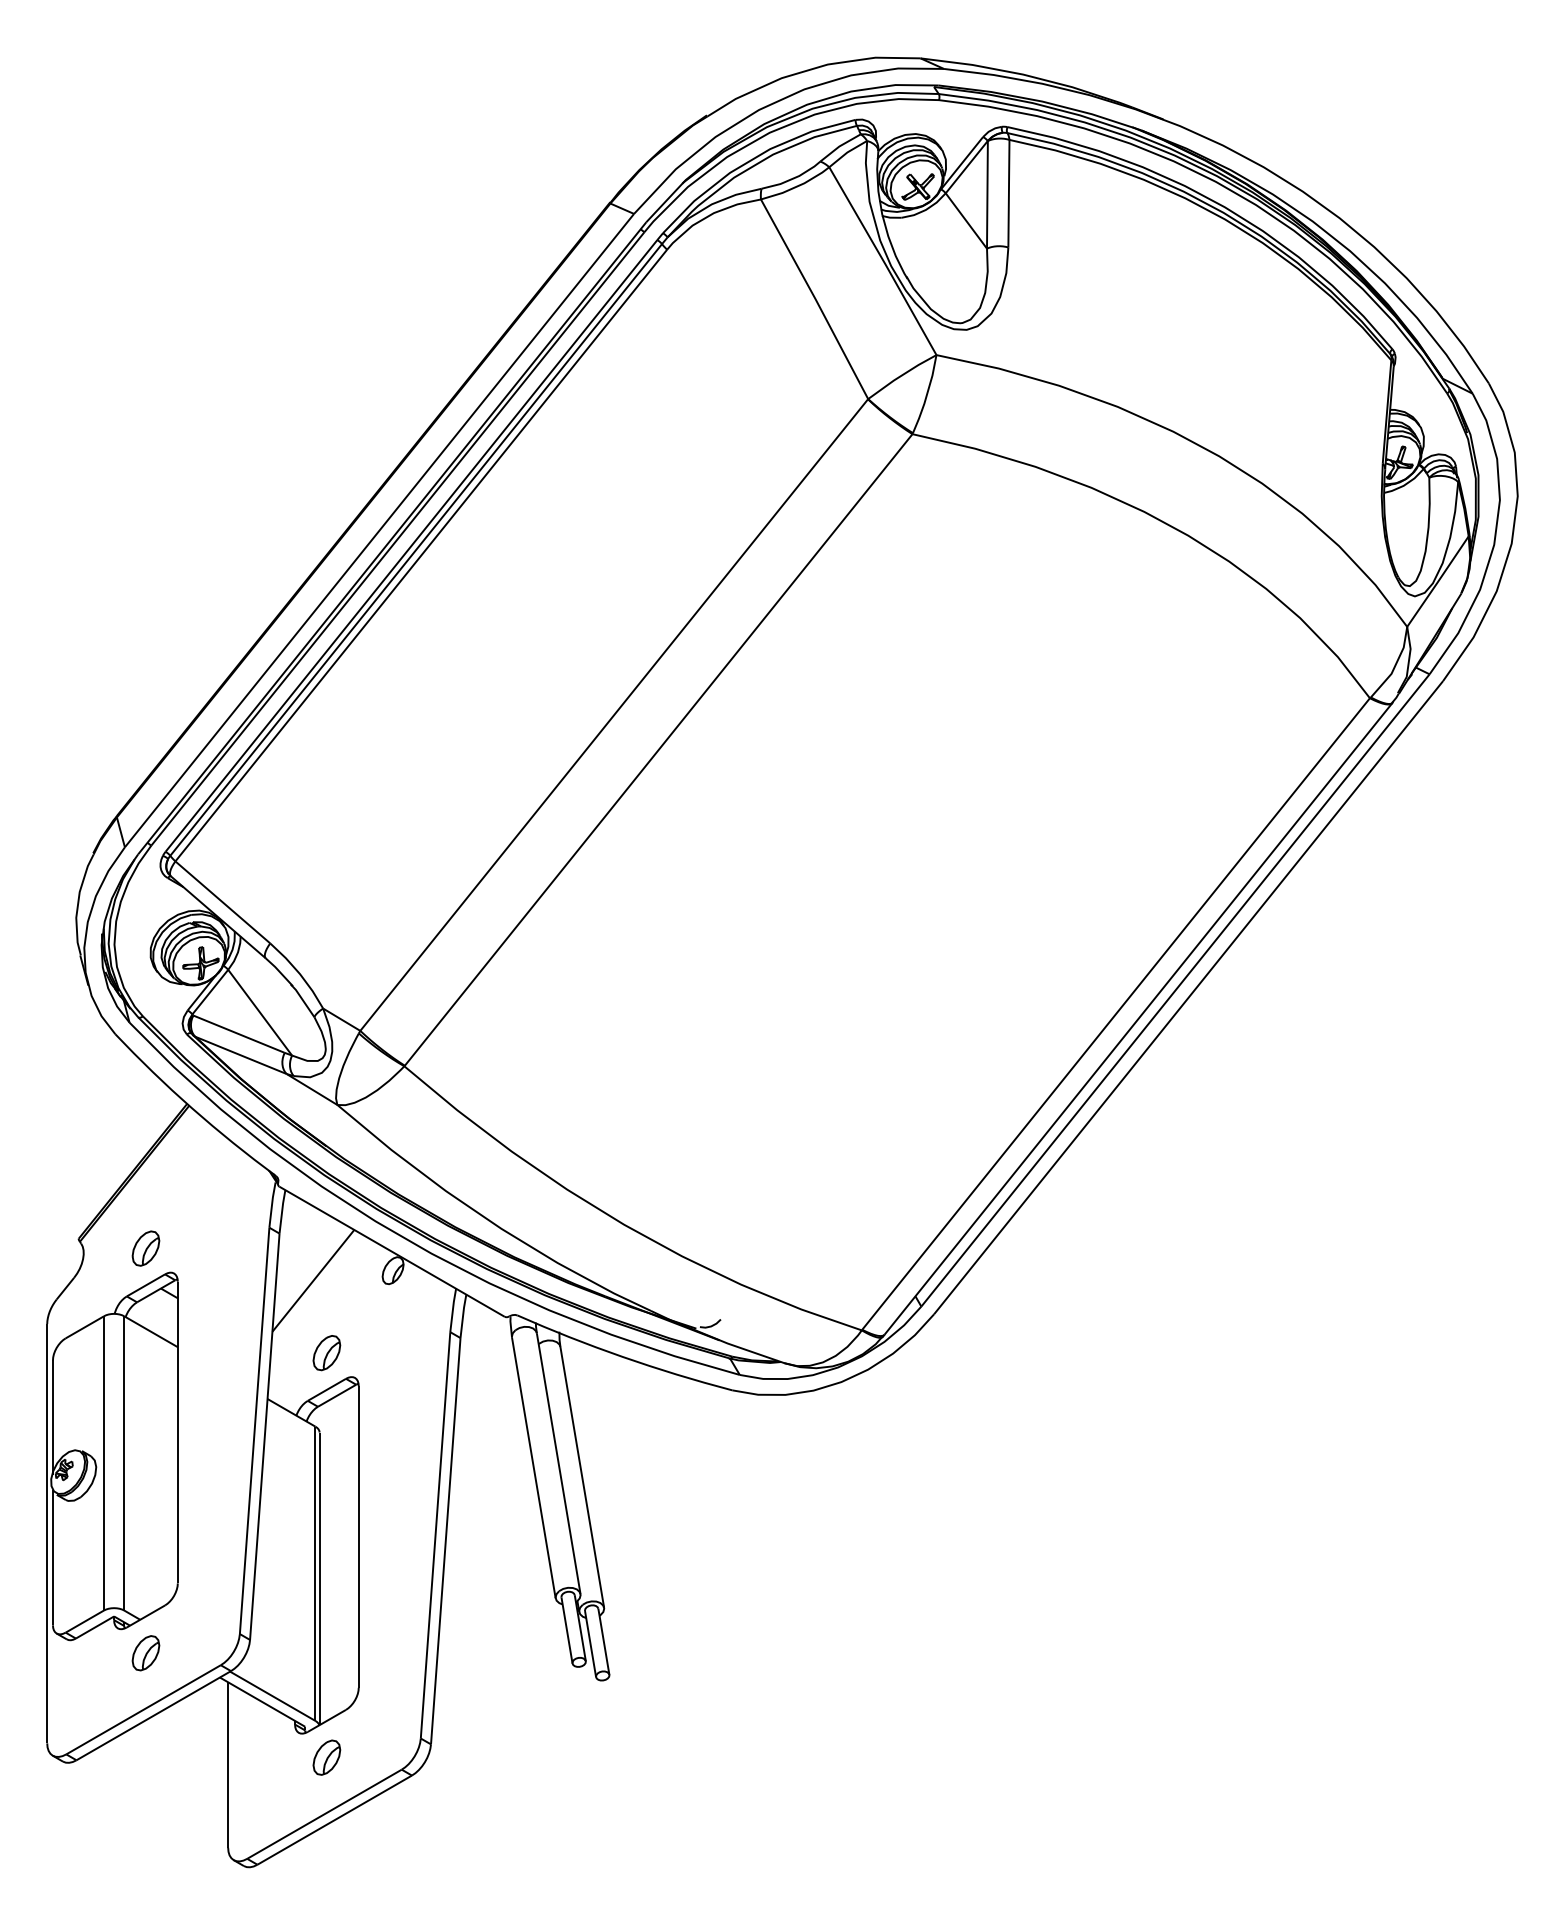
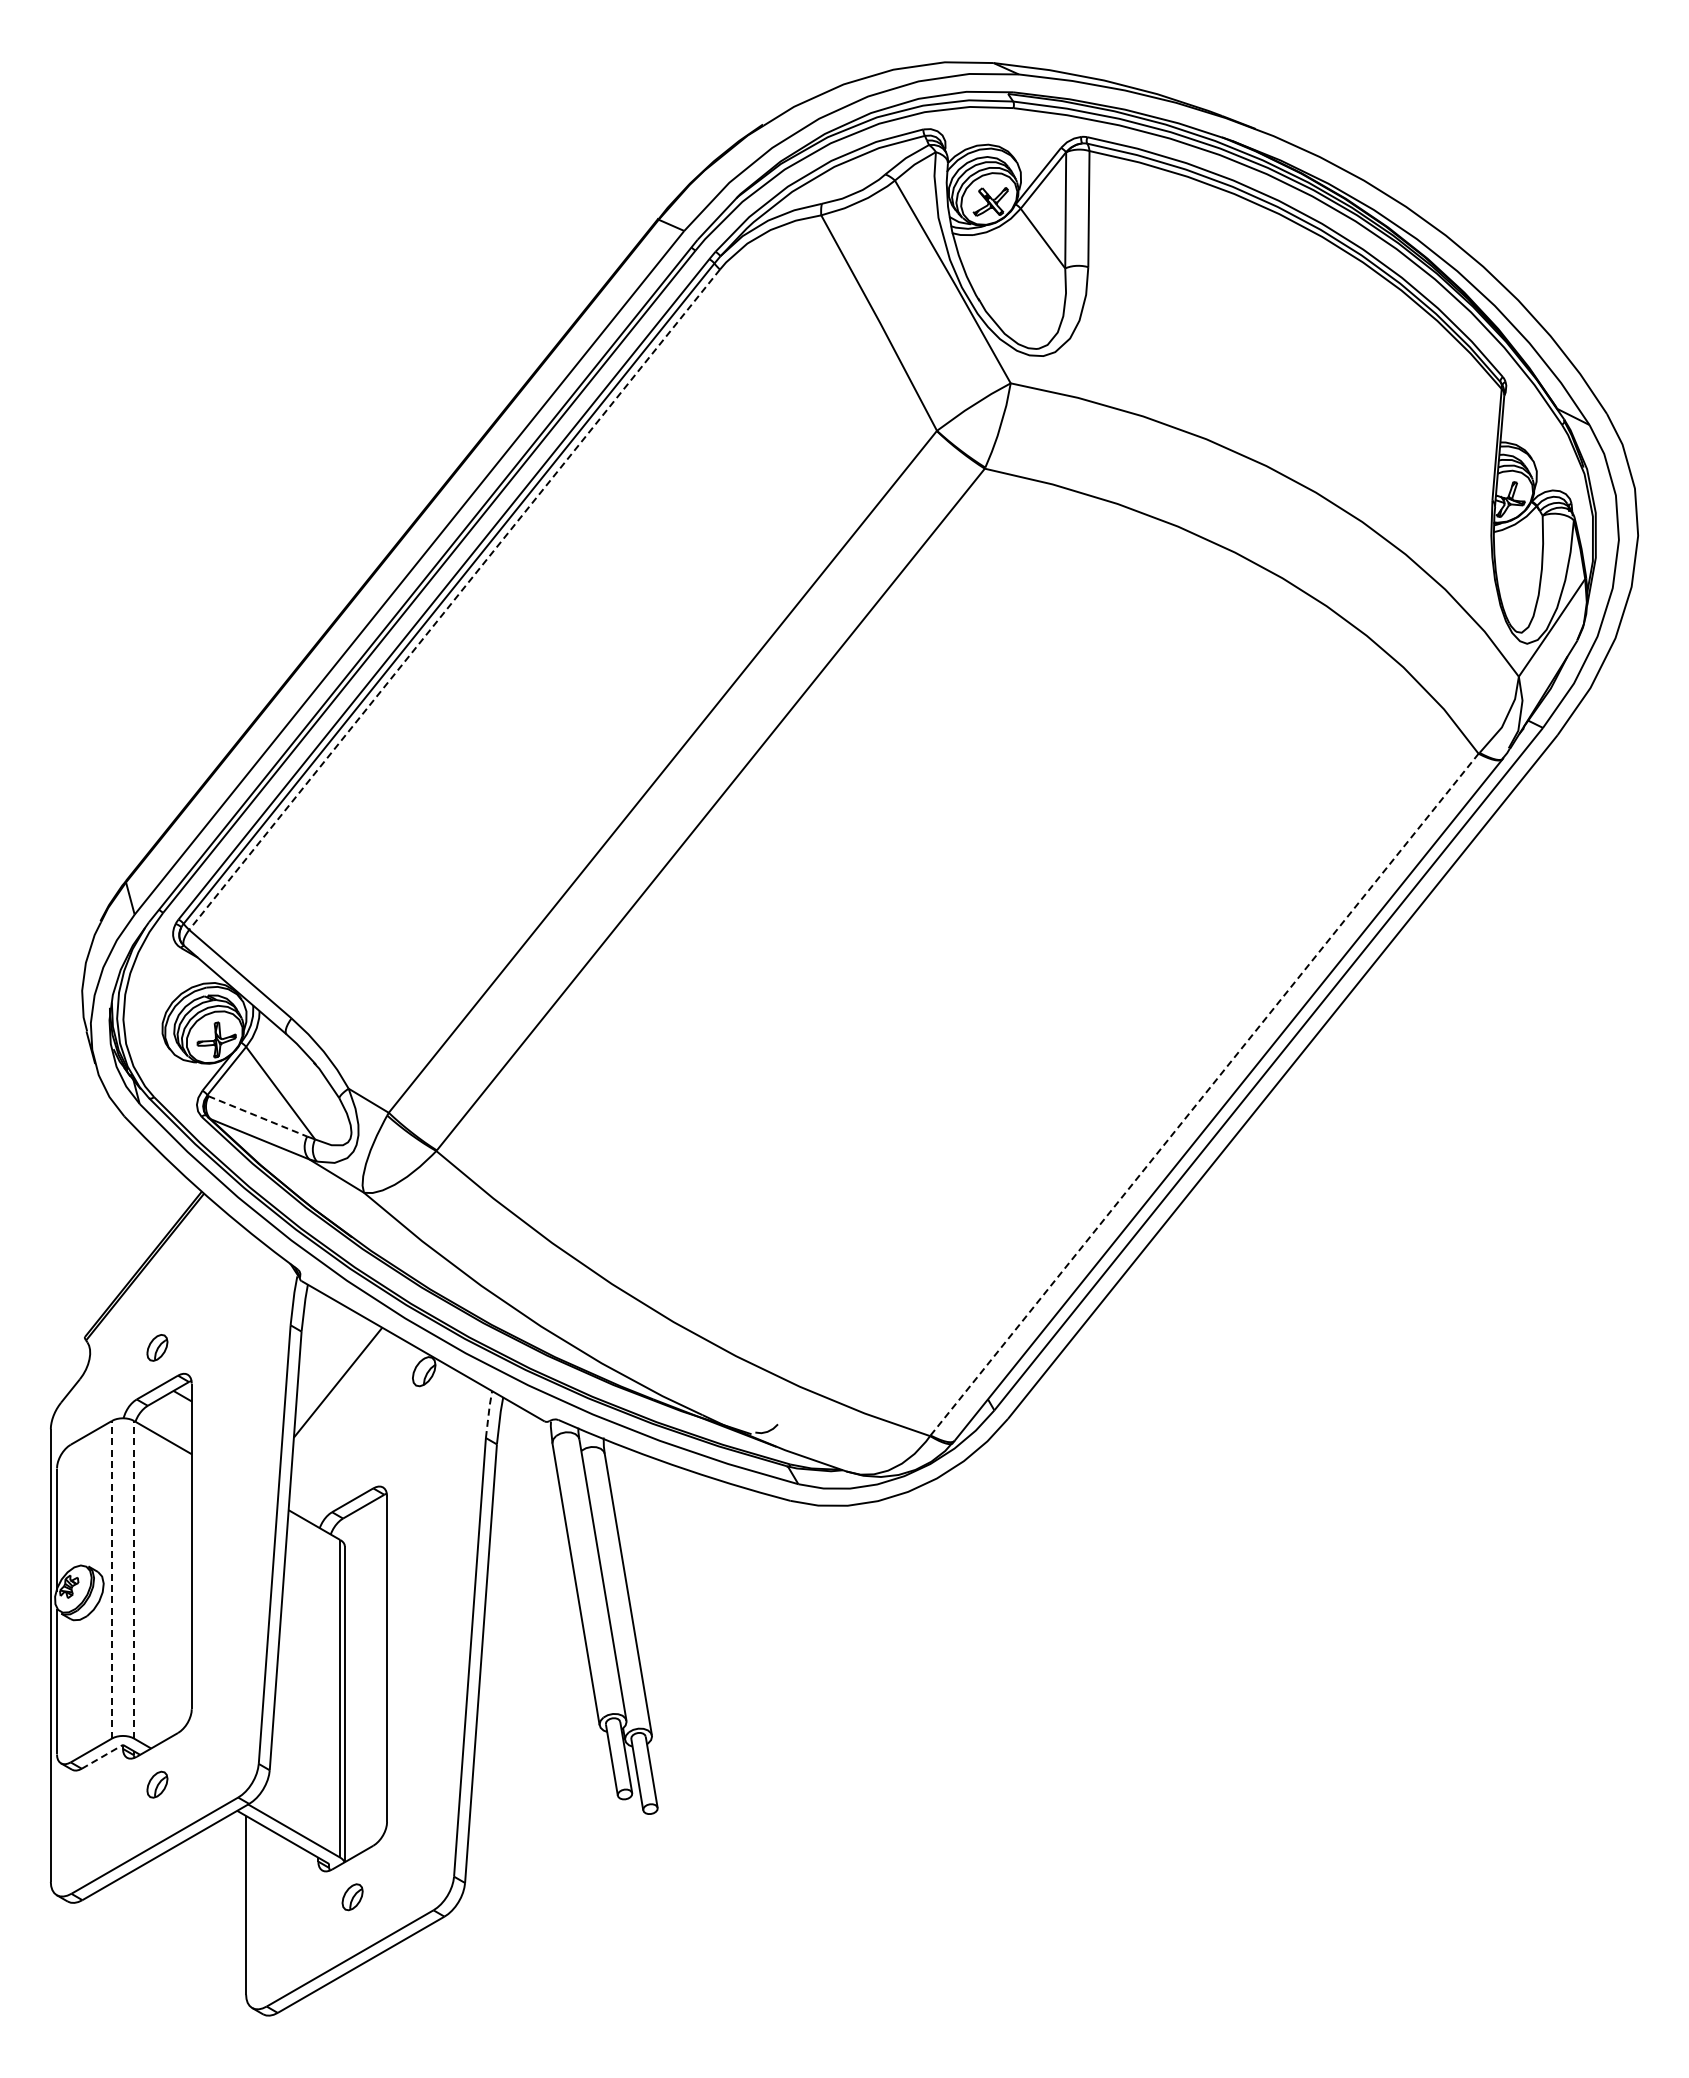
line: (421, 555) -> (454, 599), solid -> dashed
line: (1116, 1013) -> (1204, 1094), solid -> dashed
line: (239, 1034) -> (258, 1116), solid -> dashed
part: (146, 1248) -> (157, 1347), size x0.7
line: (452, 1309) -> (488, 1413), solid -> dashed
part: (326, 1352) -> (352, 1460), removed
line: (104, 1463) -> (112, 1579), solid -> dashed
line: (124, 1463) -> (134, 1579), solid -> dashed
line: (95, 1627) -> (102, 1756), solid -> dashed
part: (146, 1653) -> (157, 1784), size x0.7
part: (326, 1756) -> (352, 1896), size x0.7

